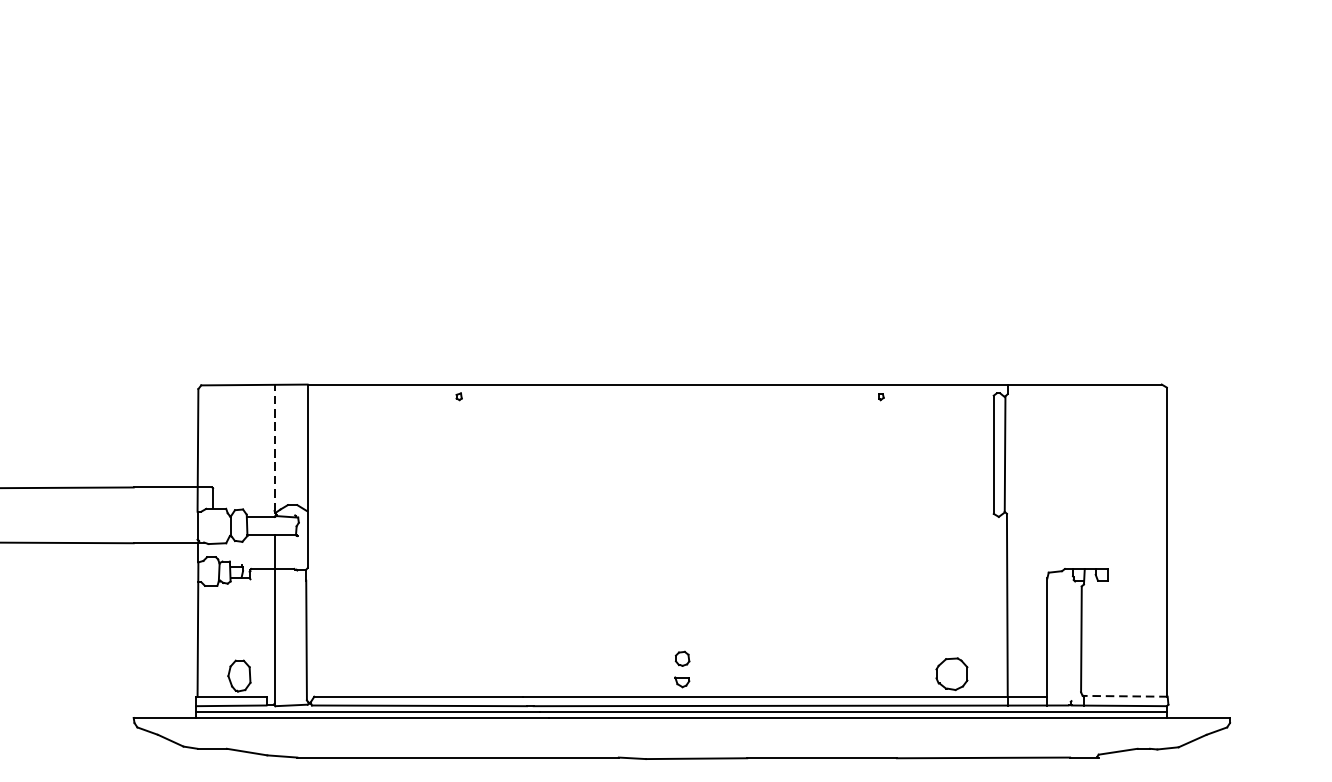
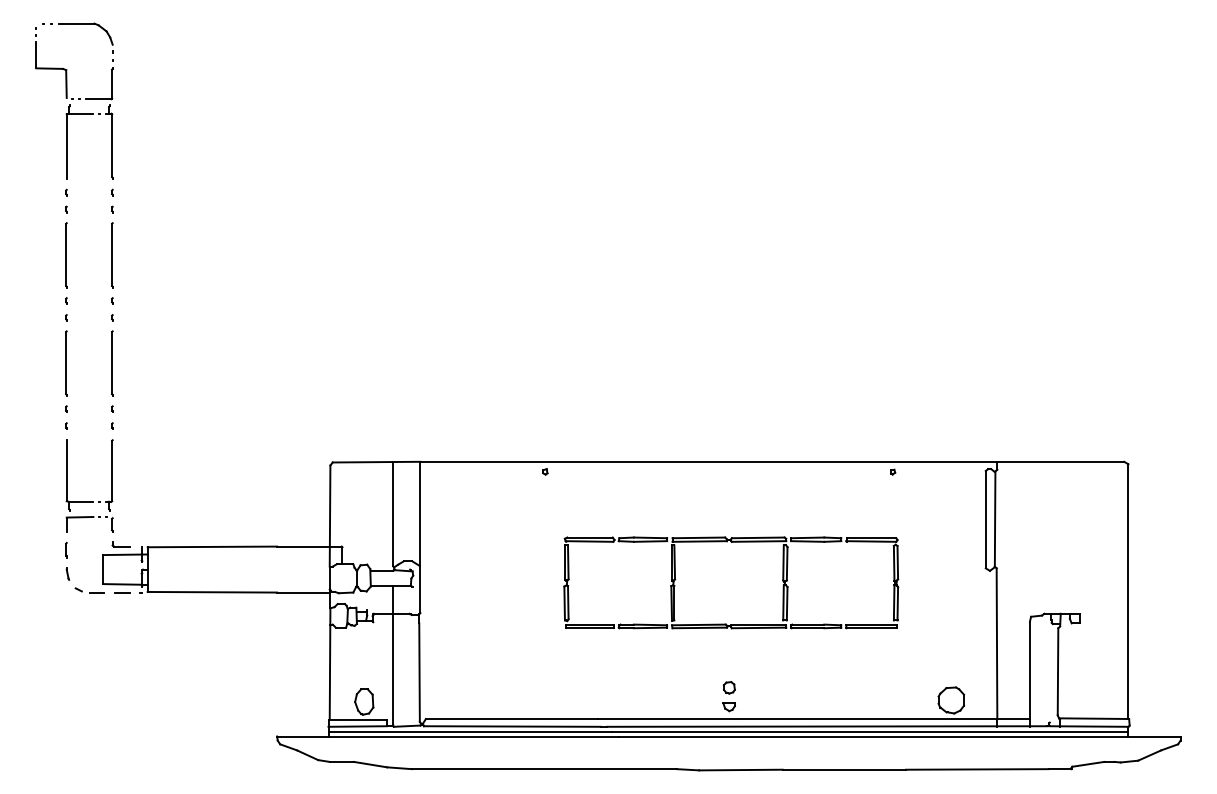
line: (274, 447) -> (393, 513), dashed -> solid
part: (685, 482) -> (731, 542), added
line: (1124, 696) -> (1093, 718), dashed -> solid

